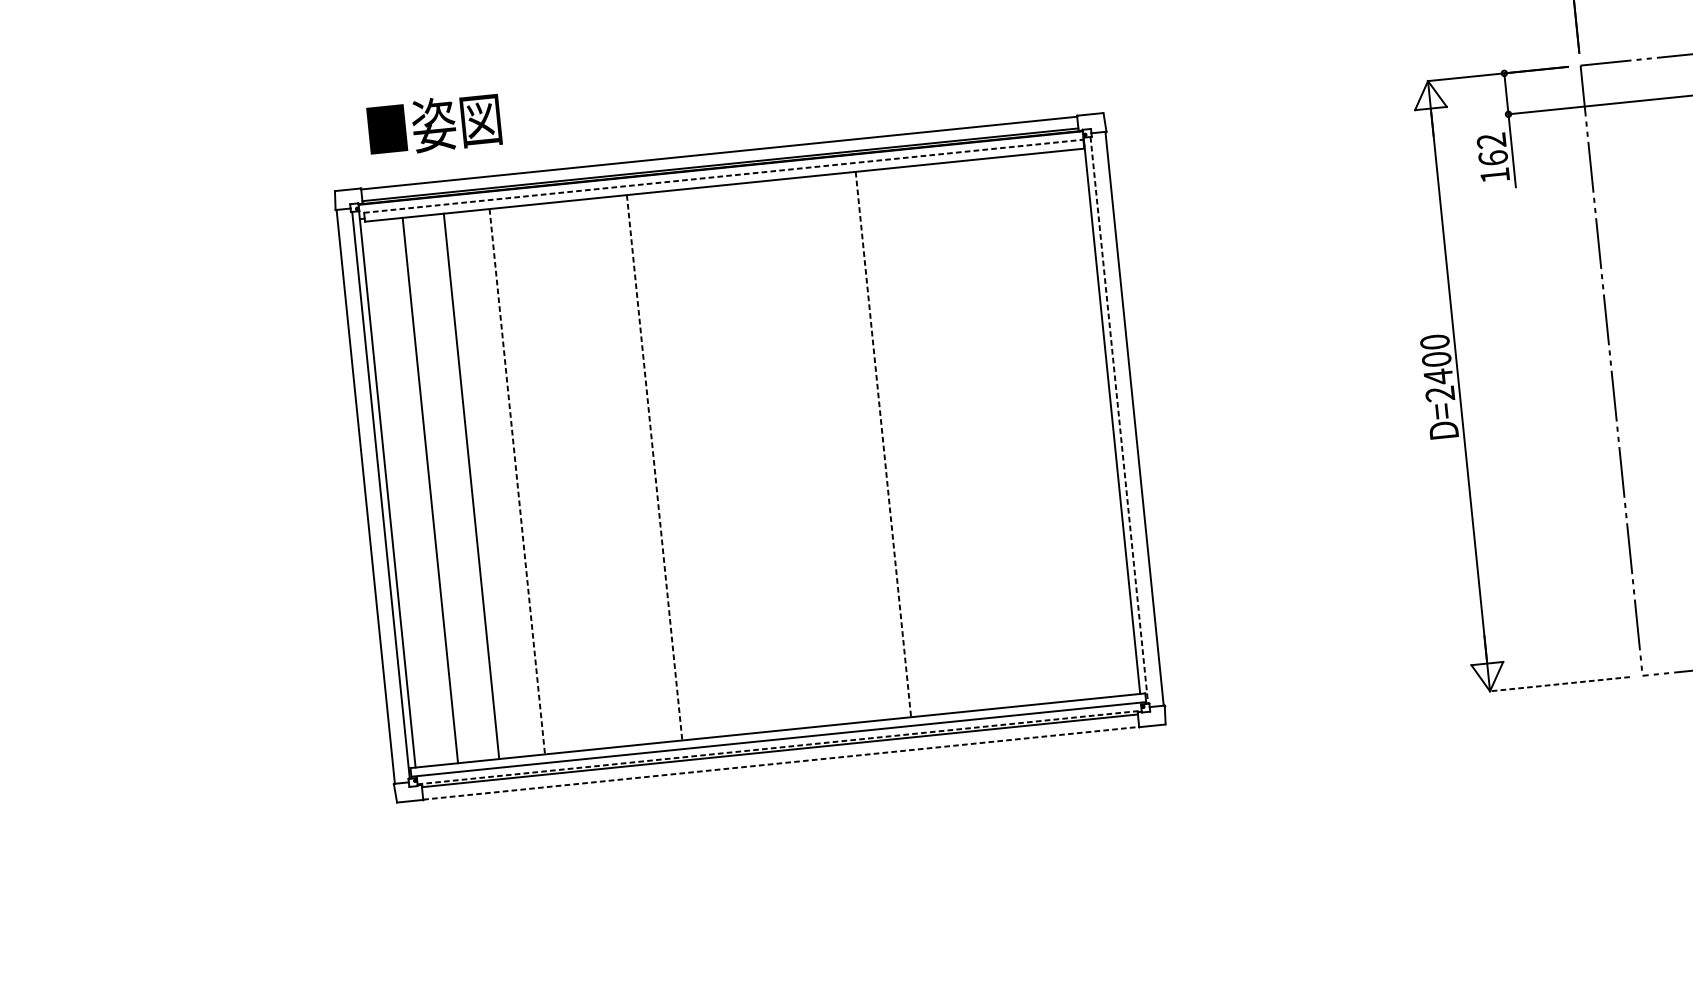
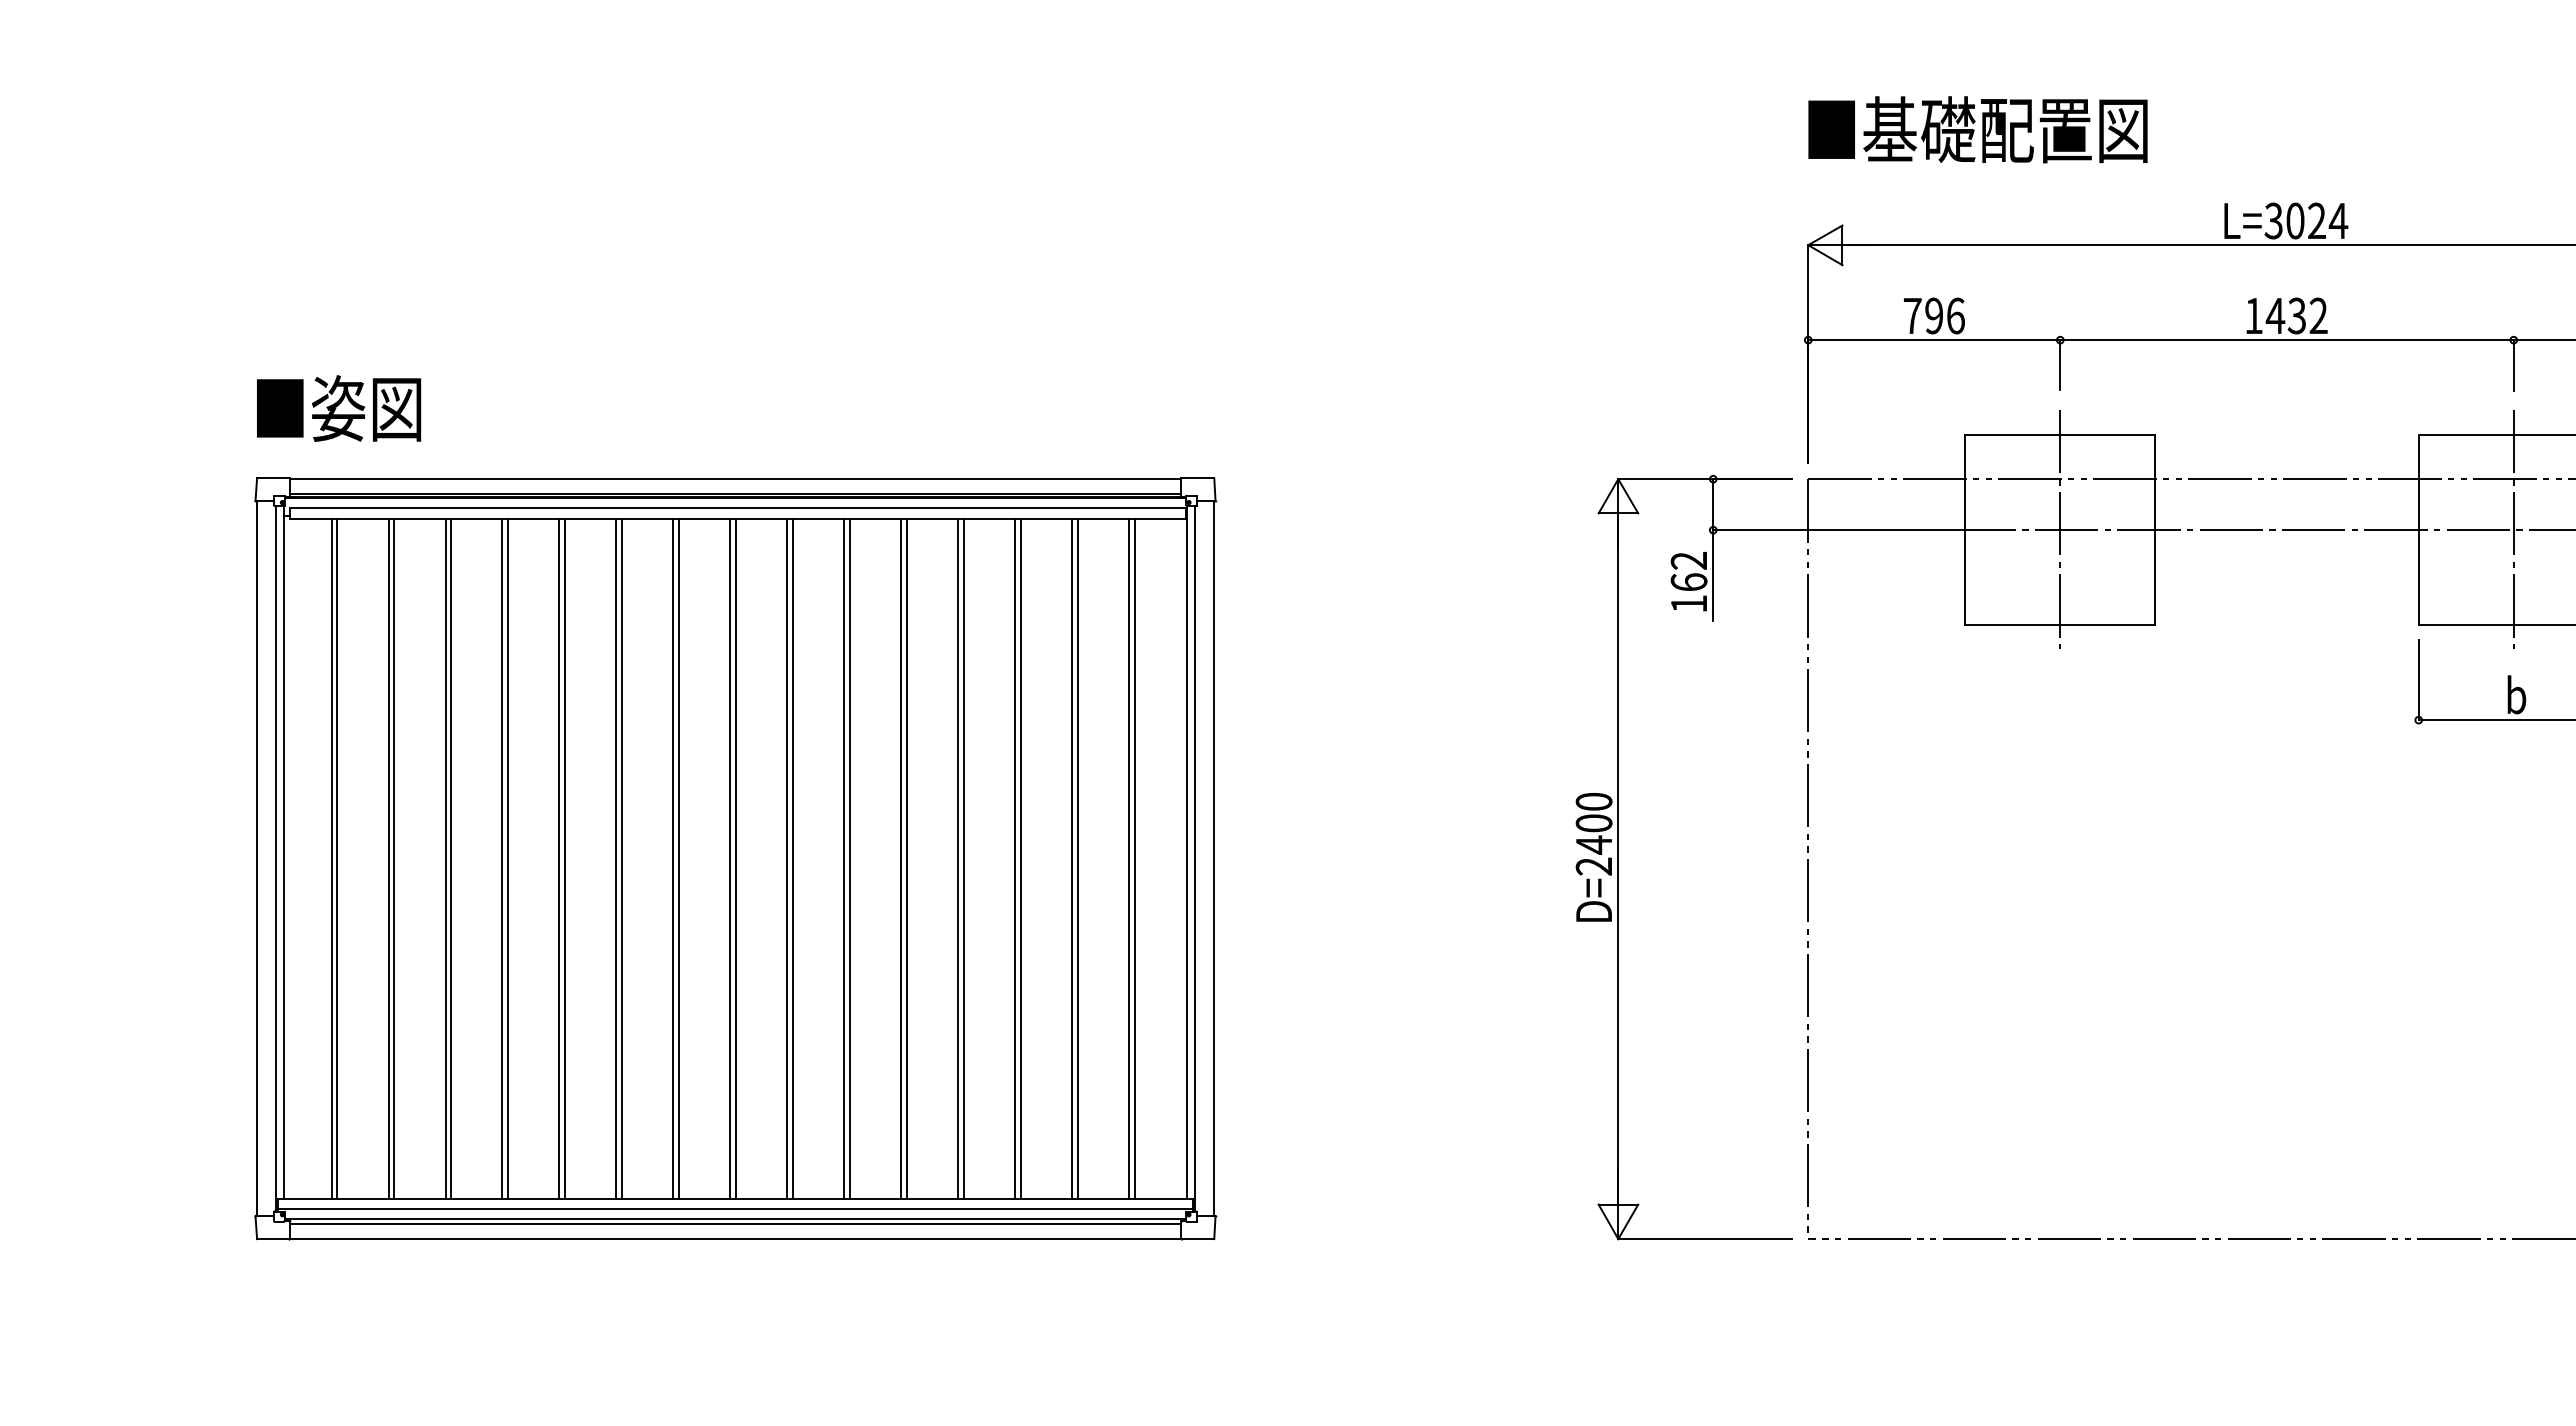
text: (434, 124) -> (339, 408), moved
line: (724, 176) -> (738, 508), dashed -> solid
line: (1119, 420) -> (1195, 858), dashed -> solid
line: (1066, 425) -> (1129, 858), added
line: (1071, 425) -> (1135, 858), added
line: (1025, 429) -> (1078, 858), added
line: (1020, 430) -> (1072, 858), added
line: (974, 434) -> (1015, 858), added
line: (979, 434) -> (1021, 858), added
line: (929, 439) -> (958, 858), added
line: (934, 439) -> (964, 858), added
line: (888, 443) -> (907, 858), added
line: (883, 444) -> (901, 858), dashed -> solid
line: (837, 448) -> (844, 858), added
line: (842, 448) -> (850, 858), added
line: (796, 452) -> (793, 858), added
line: (791, 453) -> (787, 858), added
line: (750, 457) -> (736, 858), added
line: (746, 458) -> (730, 858), added
line: (700, 462) -> (673, 858), added
line: (705, 462) -> (679, 858), added
line: (659, 466) -> (622, 858), added
line: (654, 467) -> (616, 858), dashed -> solid
line: (613, 471) -> (565, 858), added
line: (608, 472) -> (559, 858), added
line: (563, 476) -> (502, 858), added
line: (567, 476) -> (508, 858), added
line: (522, 480) -> (451, 858), added
line: (517, 481) -> (445, 858), dashed -> solid
line: (476, 485) -> (394, 858), added
line: (425, 490) -> (331, 858), added
line: (1559, 684) -> (1704, 1239), dashed -> solid
line: (779, 747) -> (735, 1219), dashed -> solid
line: (781, 763) -> (735, 1239), dashed -> solid

